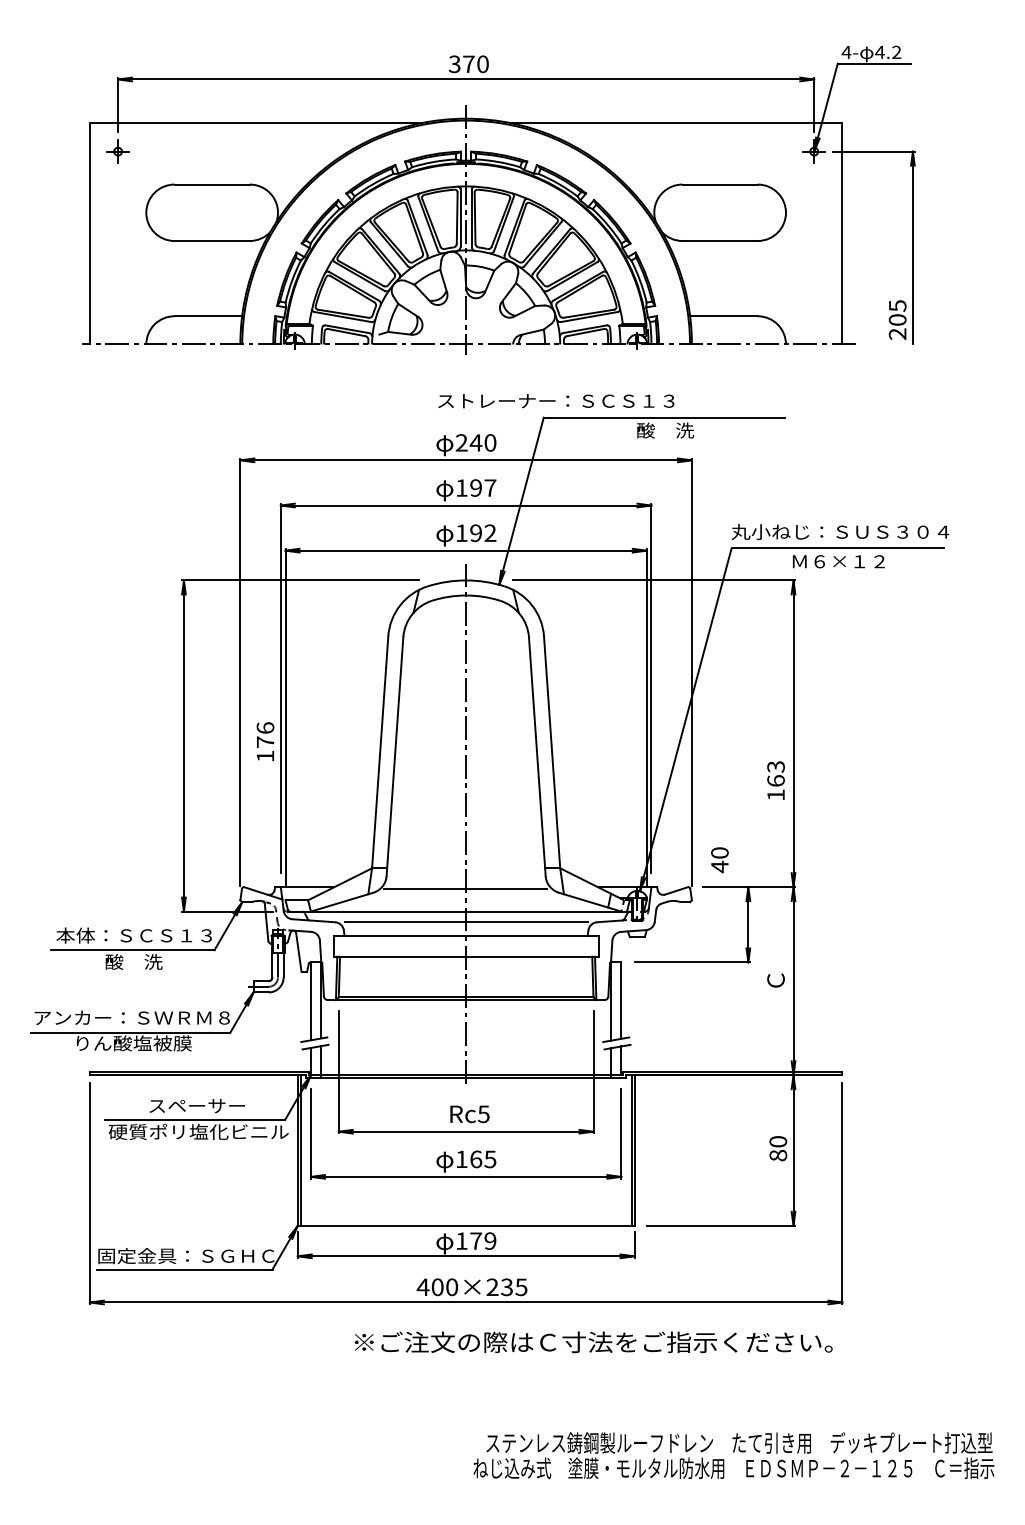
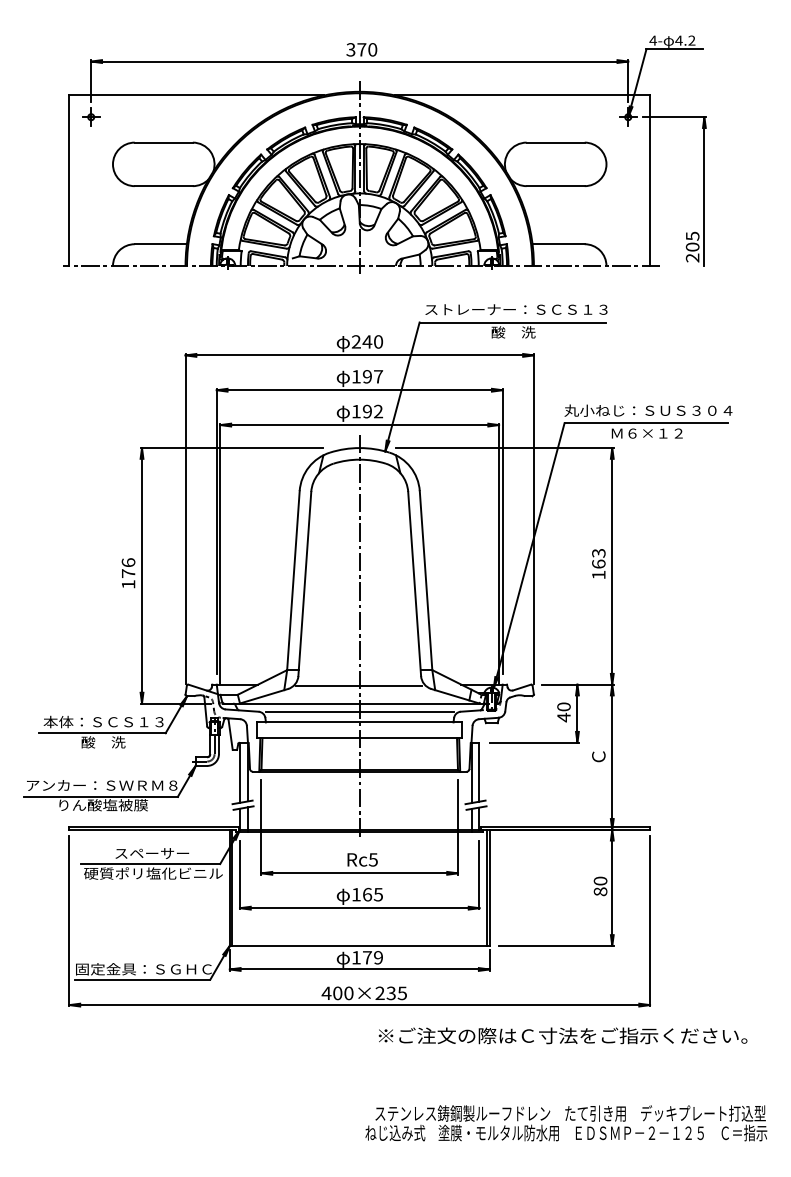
text: (556, 401) -> (516, 309), moved
text: (265, 741) -> (128, 573), moved
text: (775, 780) -> (598, 563), moved
text: (719, 860) -> (563, 712), moved
text: (593, 1342) -> (562, 1035), moved

